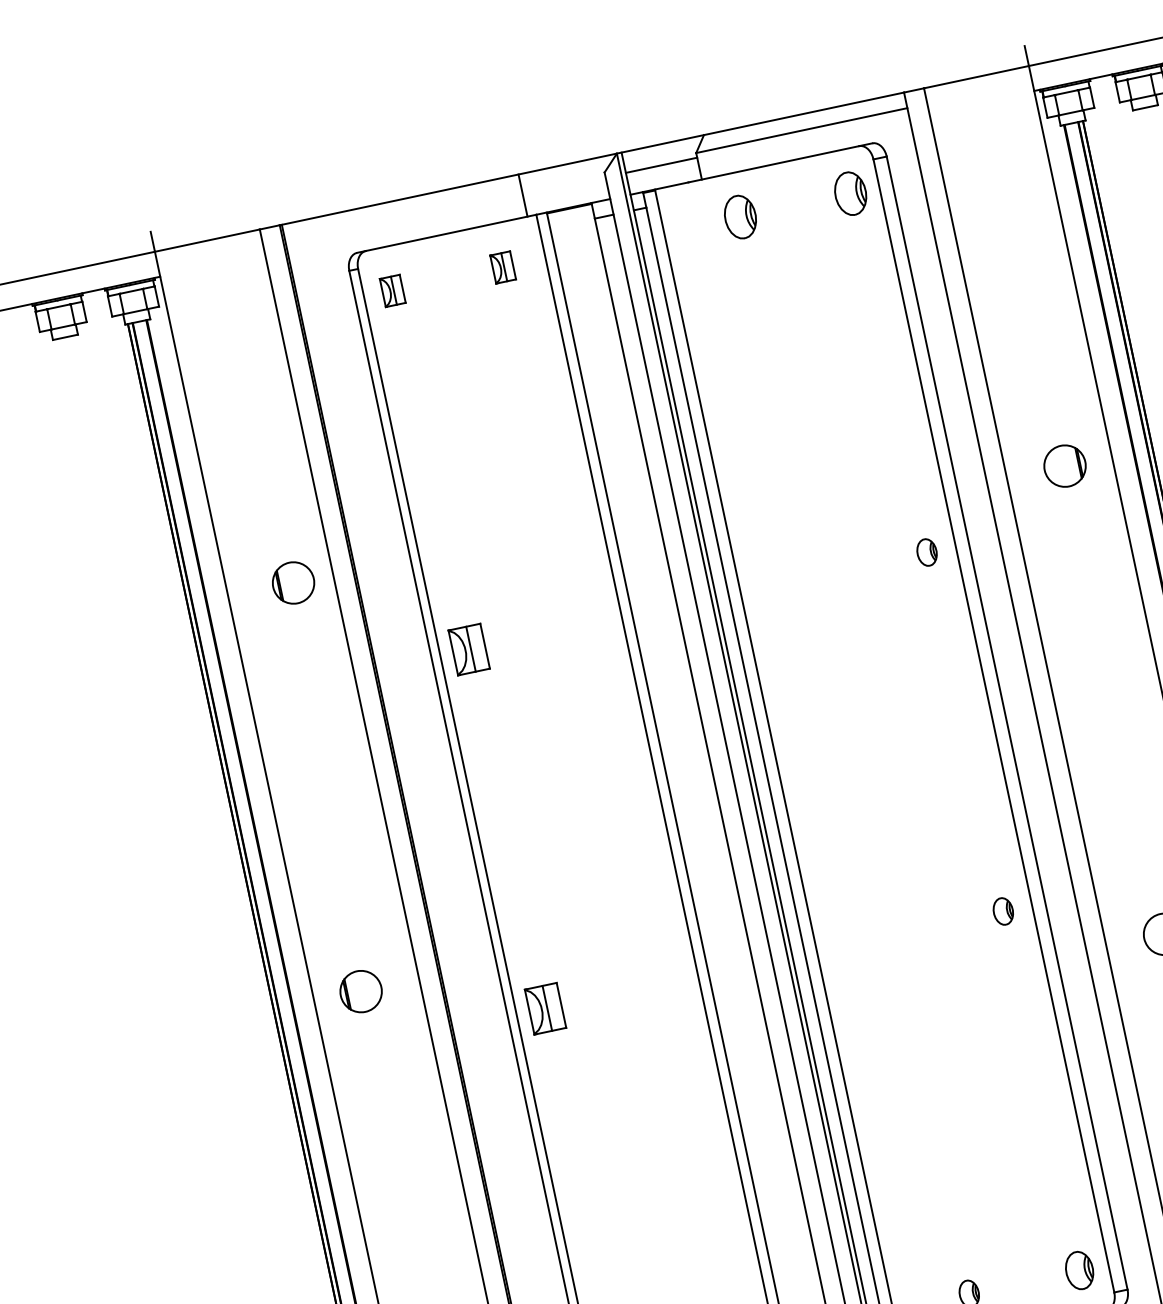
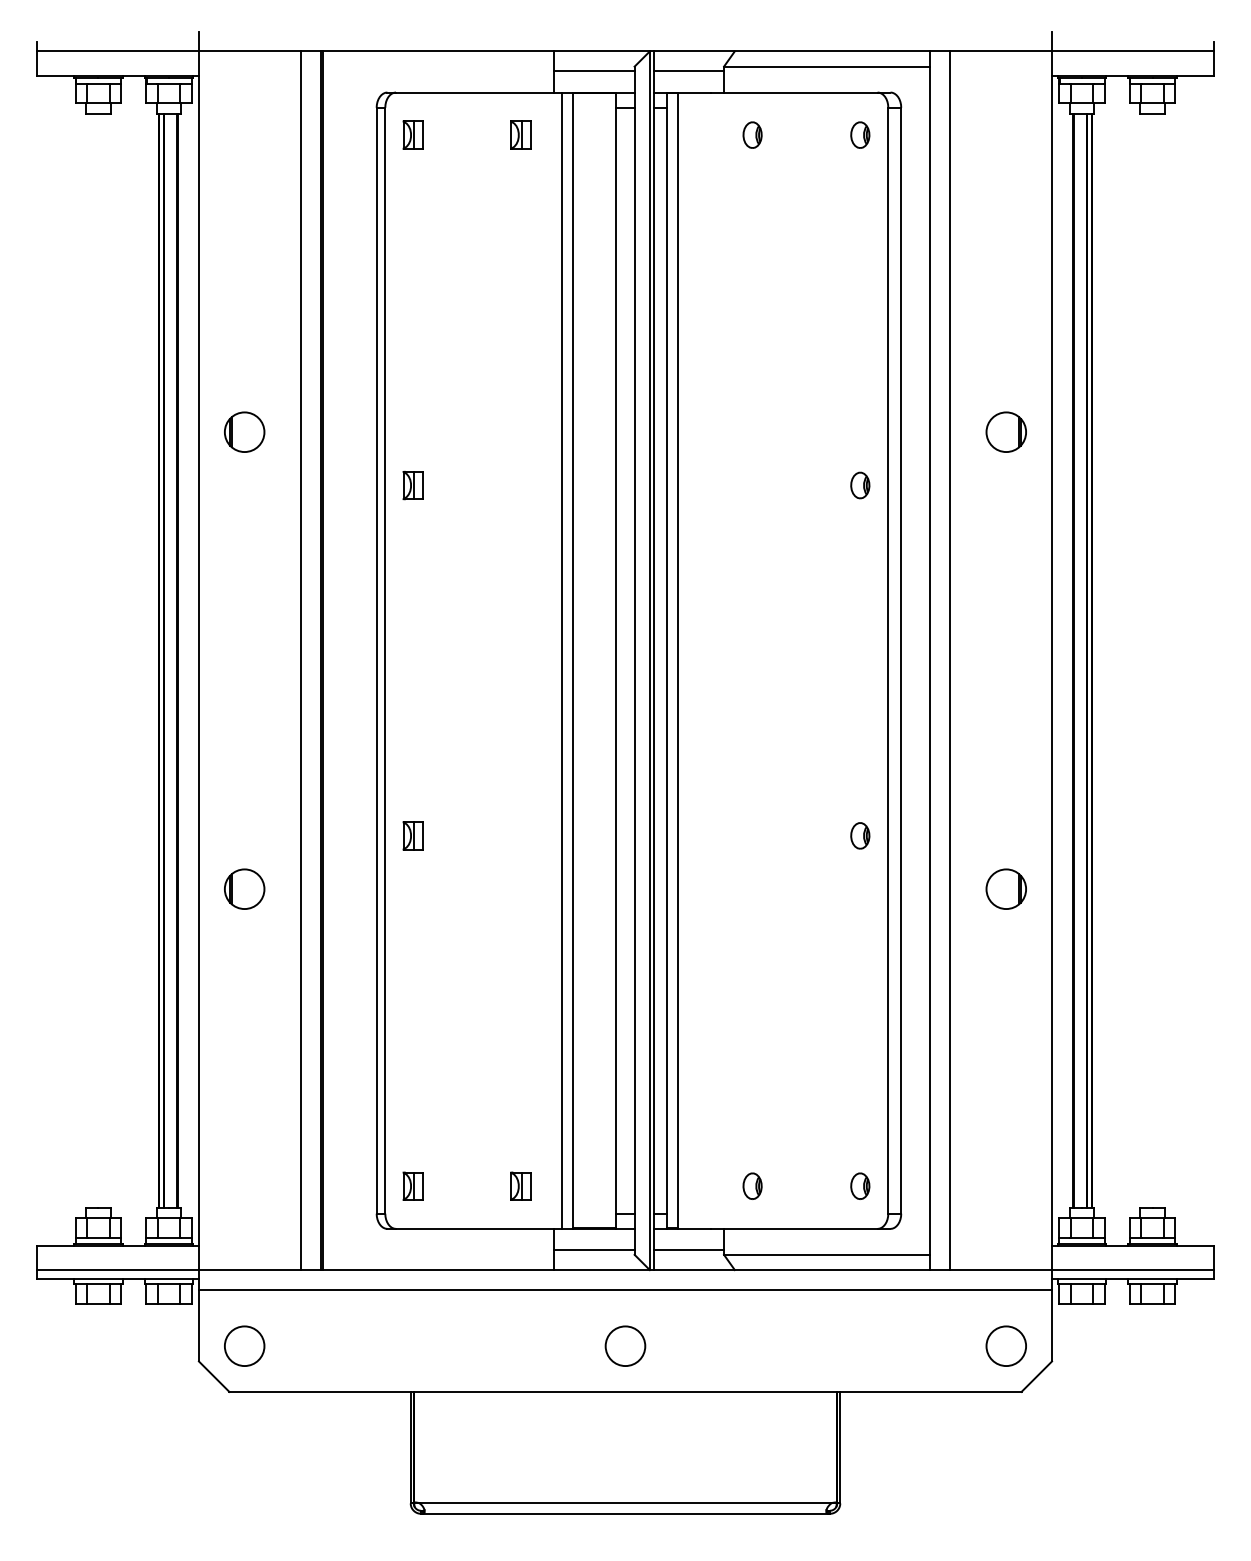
line: (563, 186) -> (593, 71), added
part: (850, 192) -> (860, 134), size x0.62
part: (740, 216) -> (752, 134), size x0.62
part: (293, 582) -> (244, 431), moved
part: (468, 650) -> (412, 485), size x0.62
part: (360, 990) -> (244, 888), moved
part: (544, 1008) -> (412, 835), size x0.62
part: (1079, 1269) -> (860, 1185), size x0.71

